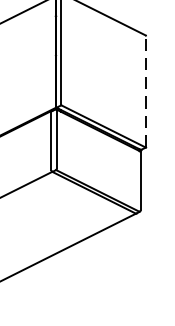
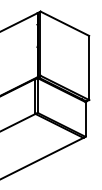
line: (146, 92) -> (89, 68), dashed -> solid

